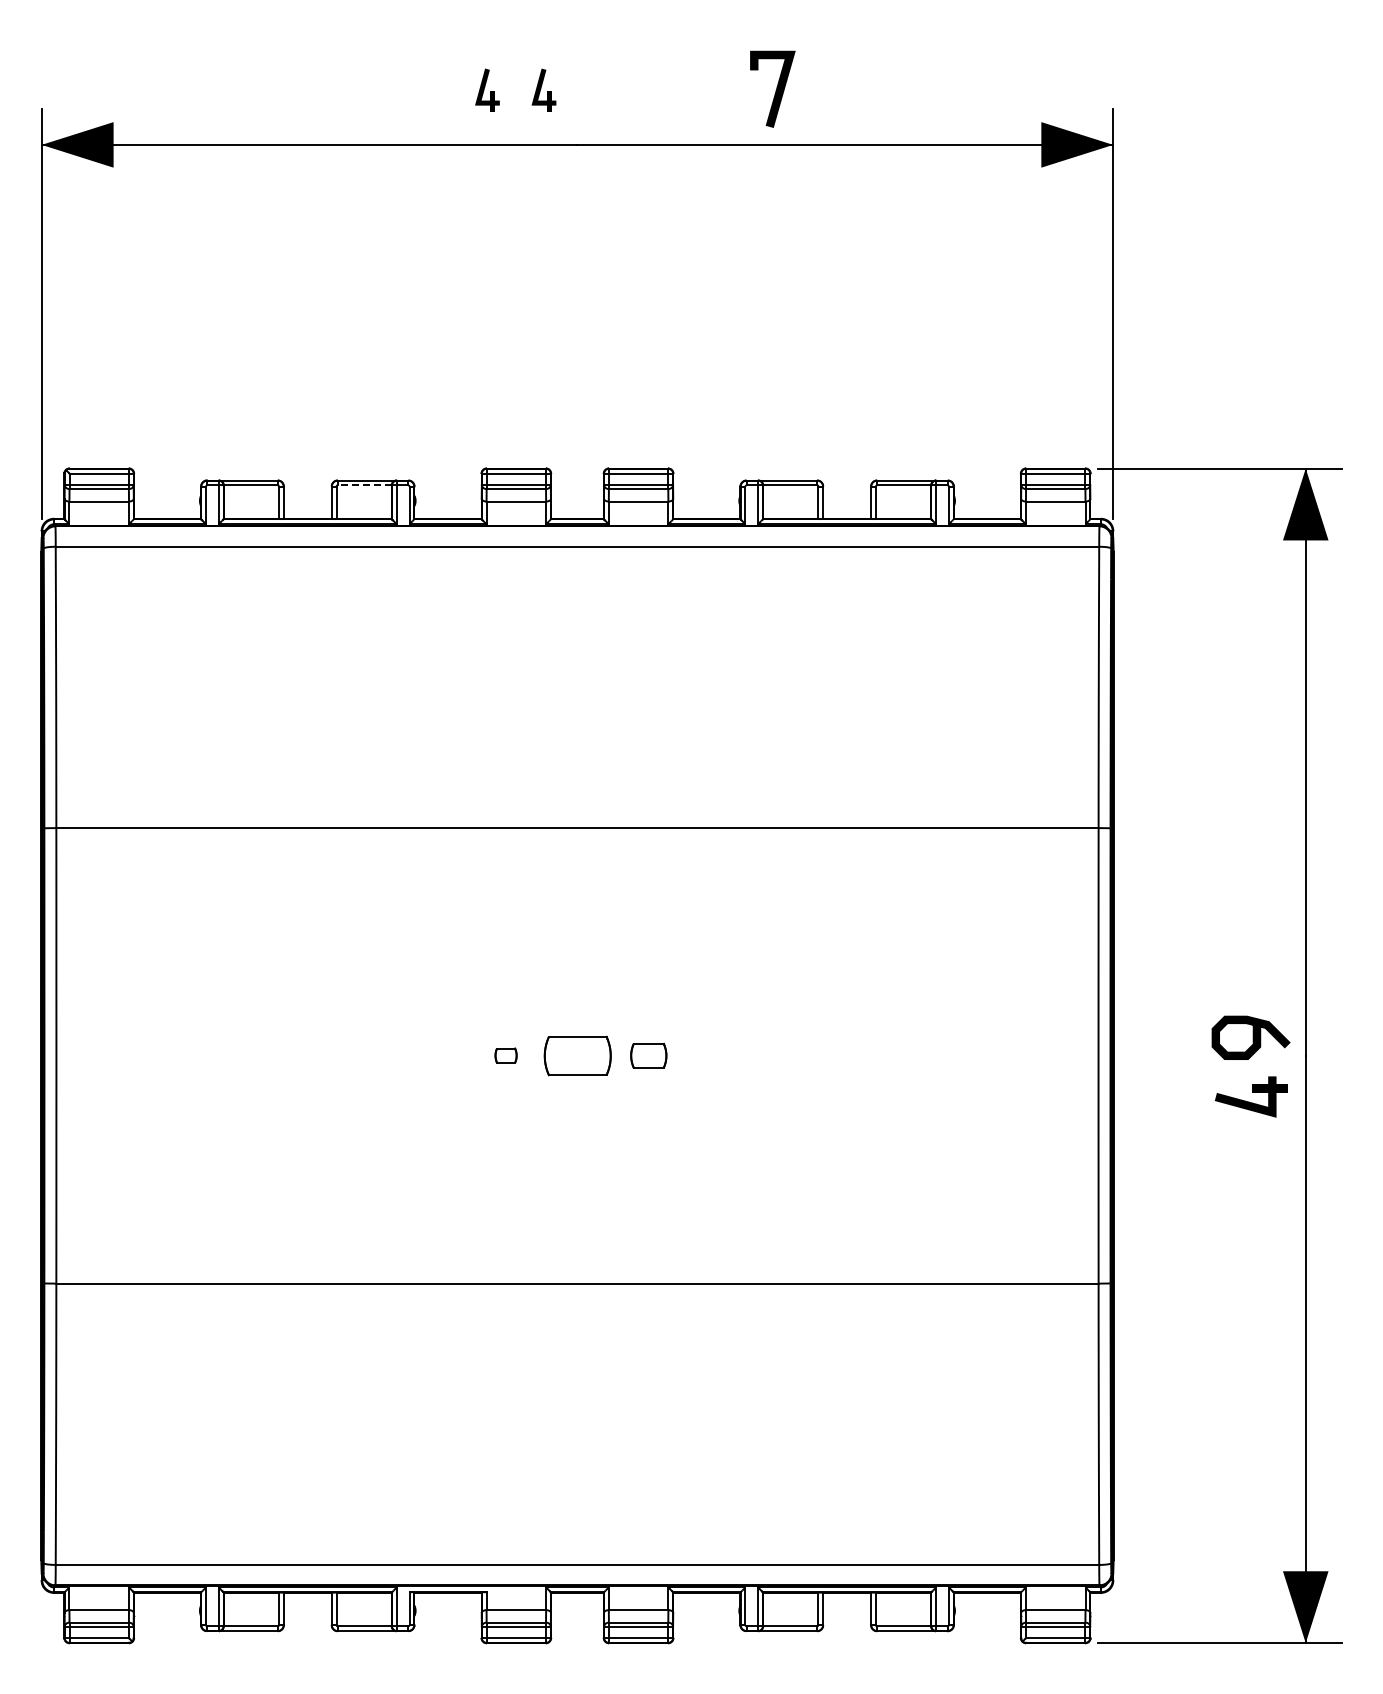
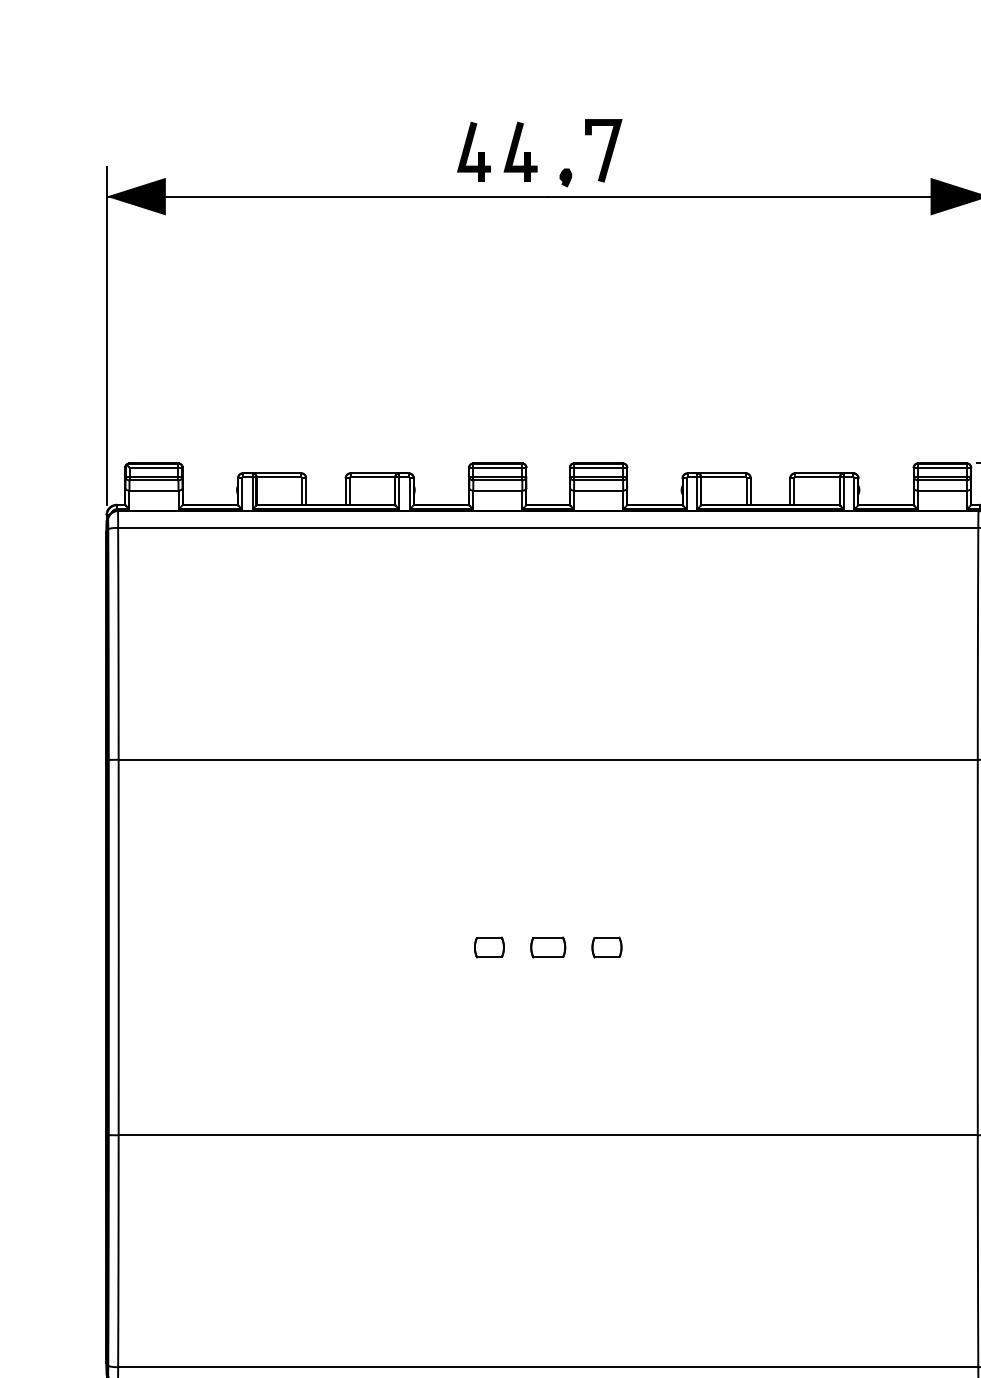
part: (487, 90) -> (474, 151), size x1.67
part: (543, 90) -> (520, 151), size x1.67
line: (775, 90) -> (605, 151), moved
part: (598, 121) -> (565, 177), added
line: (364, 485) -> (372, 477), dashed -> solid
part: (505, 1055) -> (488, 947), size x1.67
part: (576, 1055) -> (547, 947), size x0.62

